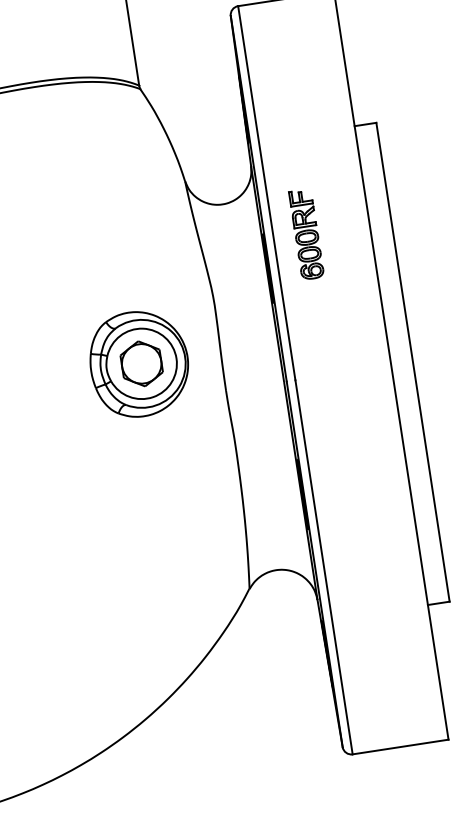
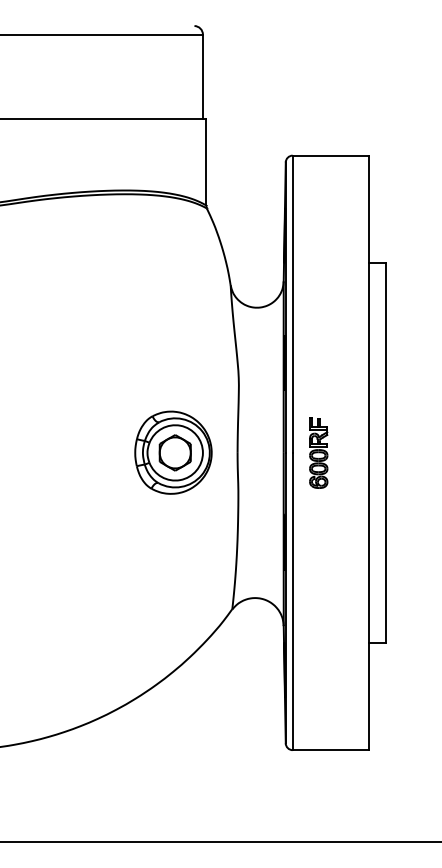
part: (306, 233) -> (318, 452), moved
part: (139, 363) -> (173, 452), moved

